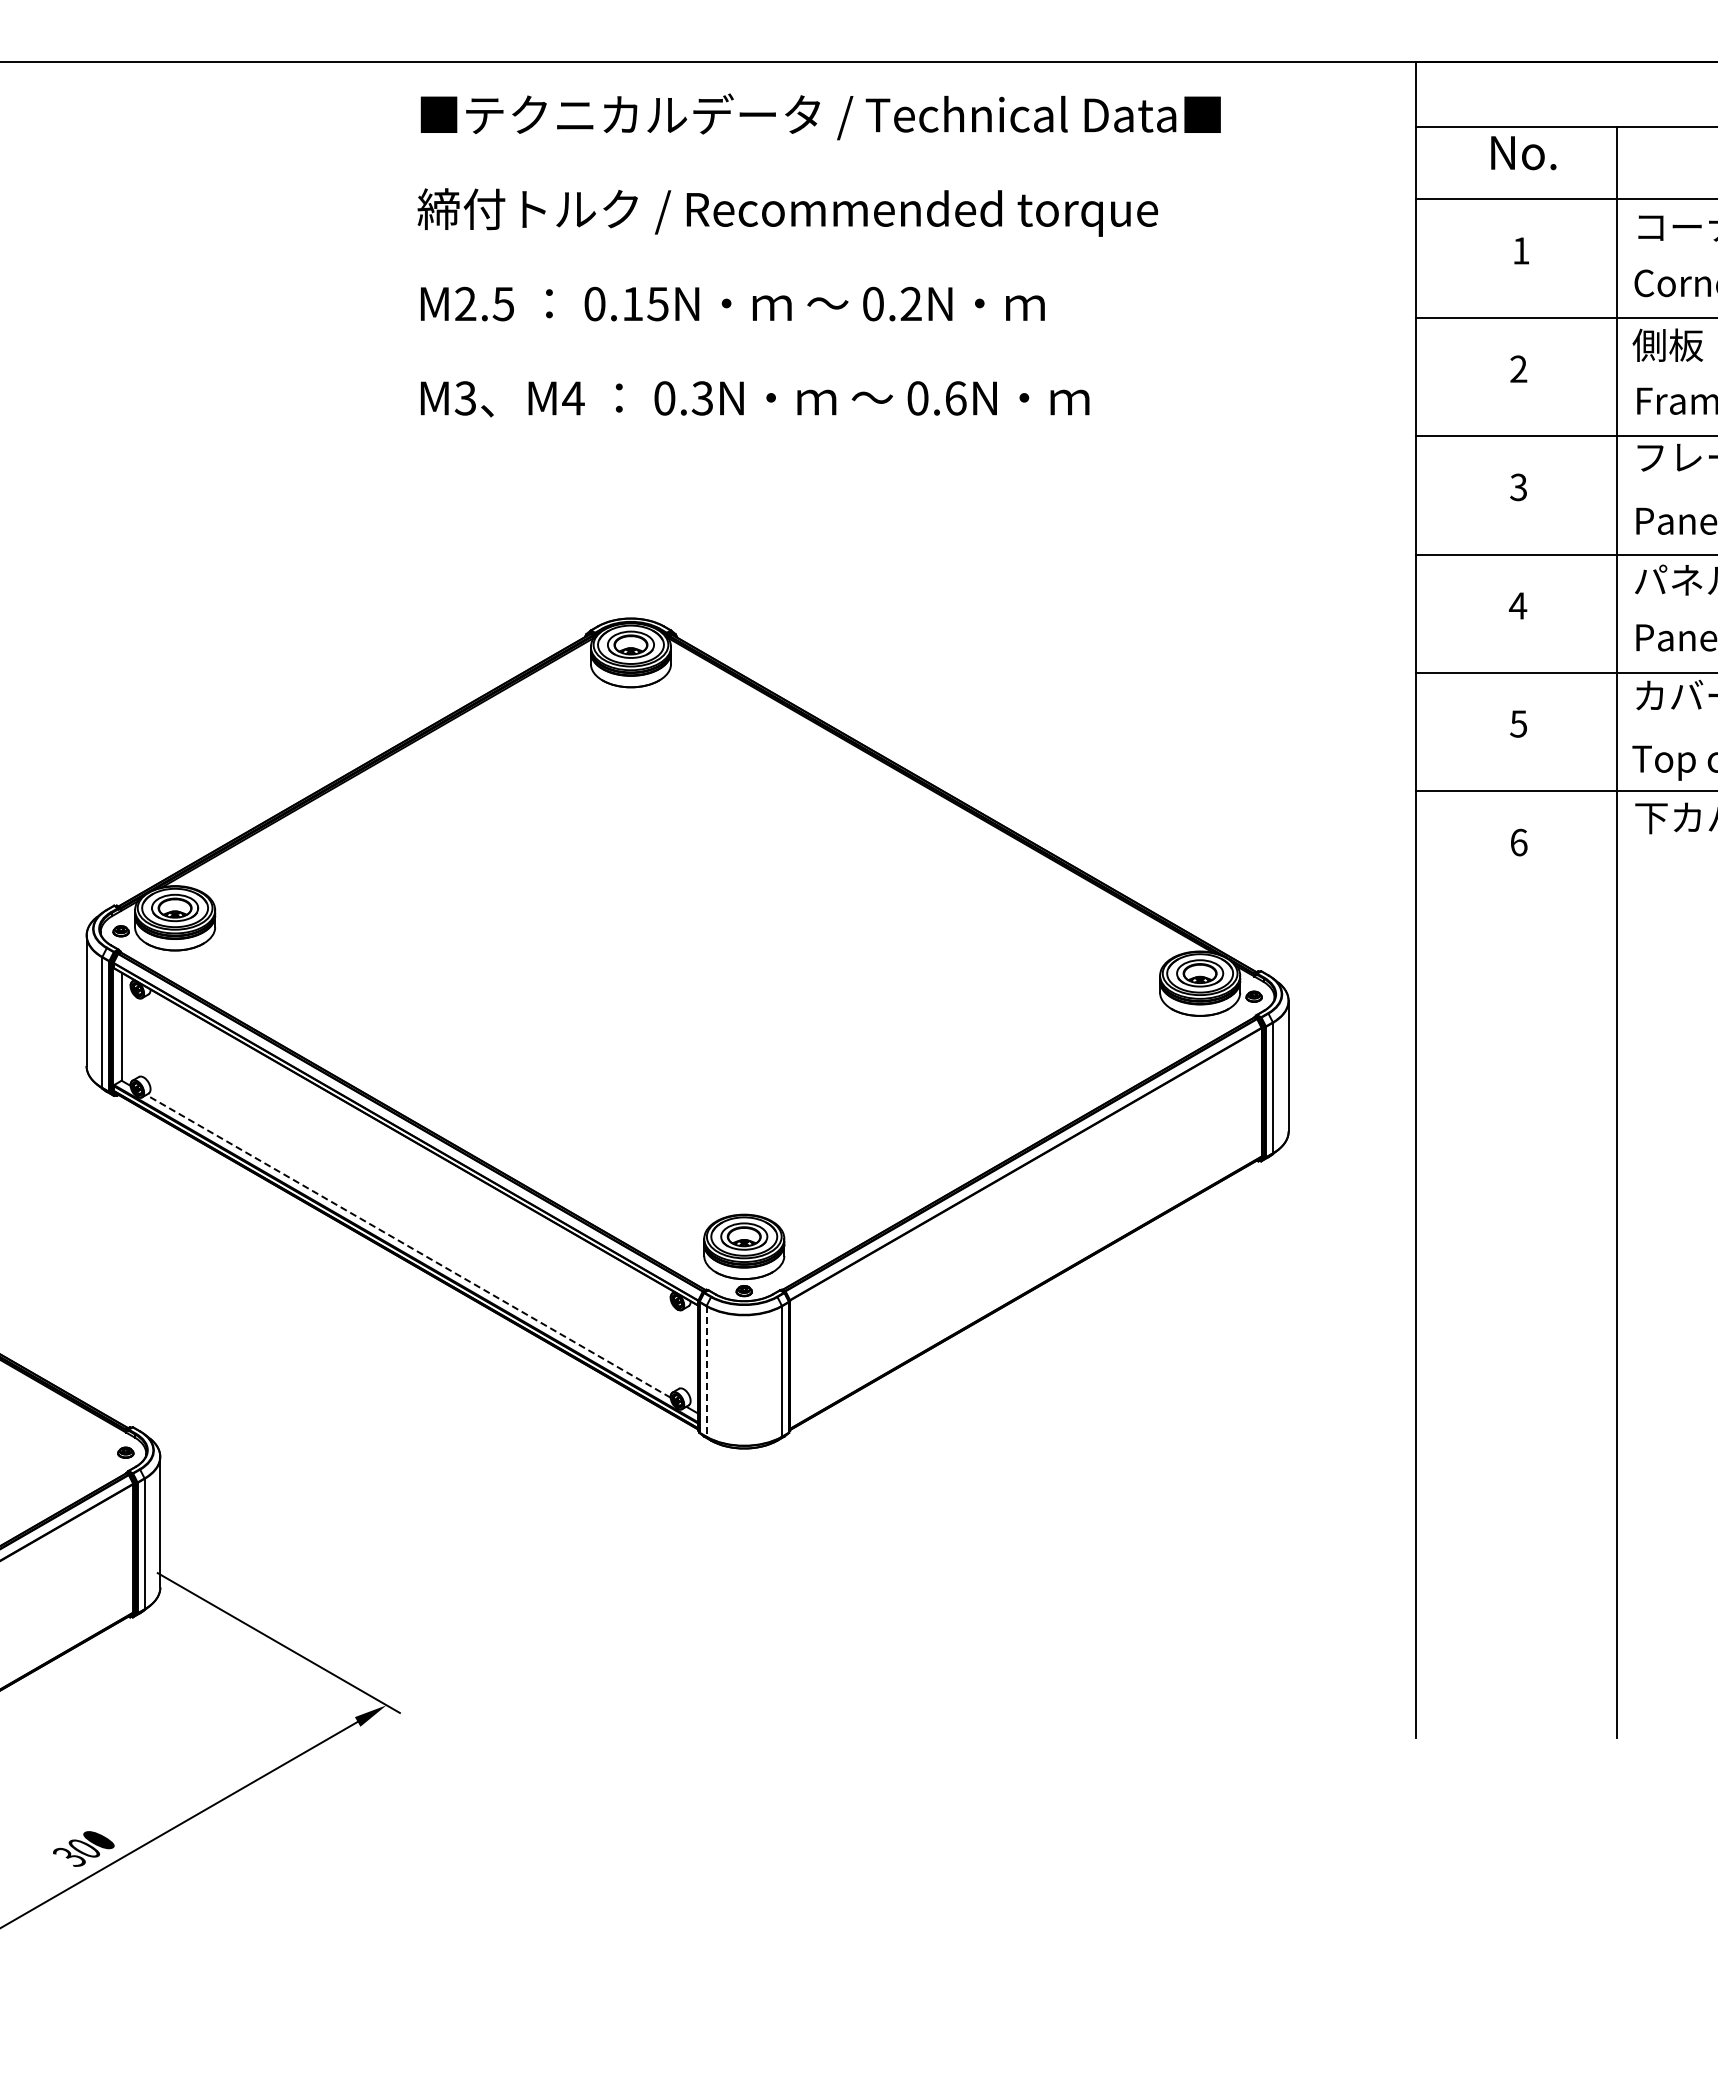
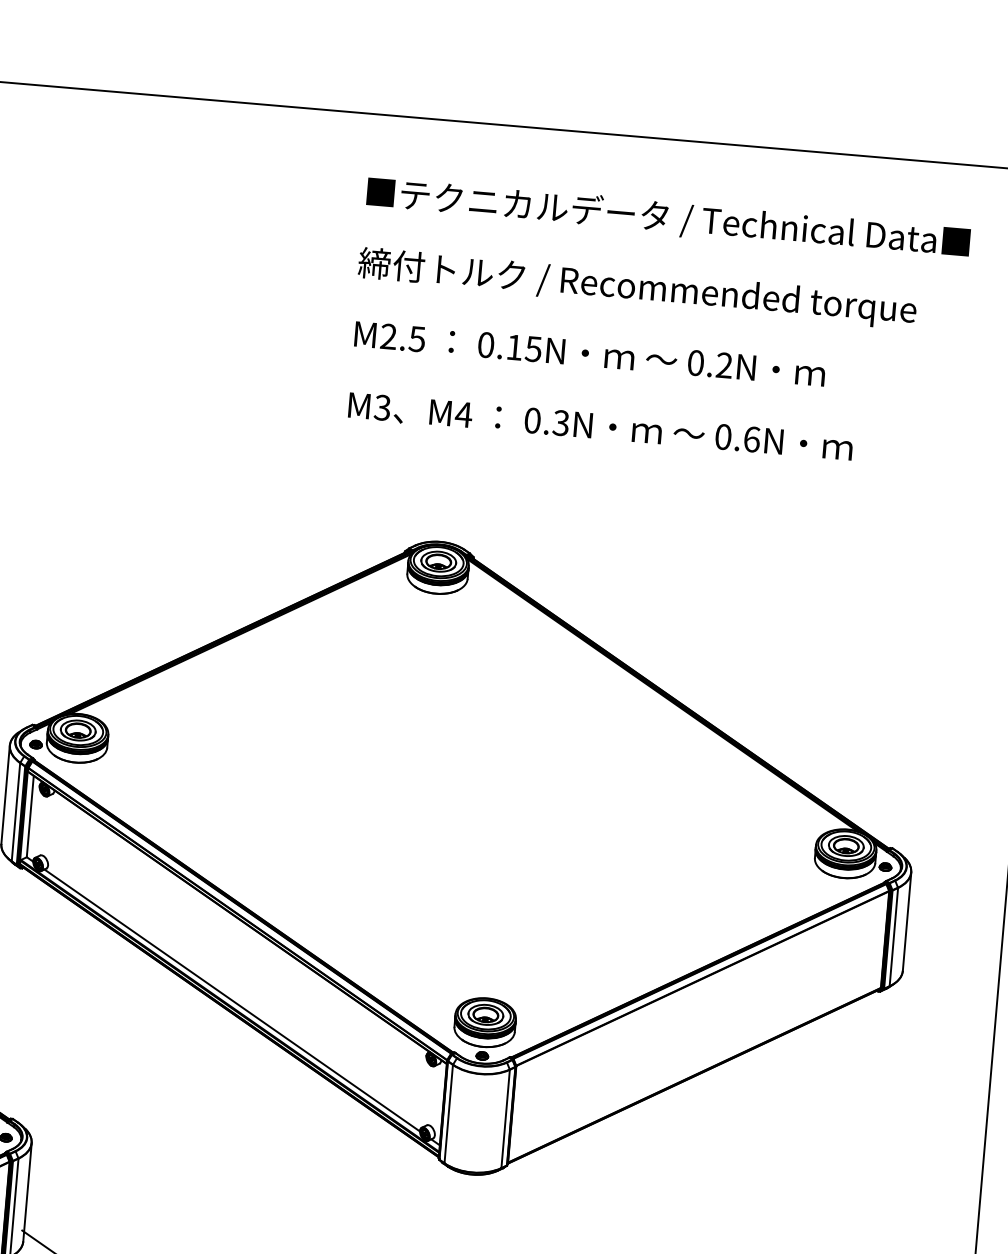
text: (818, 255) -> (657, 322), moved
line: (408, 1246) -> (232, 1000), dashed -> solid
line: (706, 1372) -> (448, 1114), dashed -> solid

